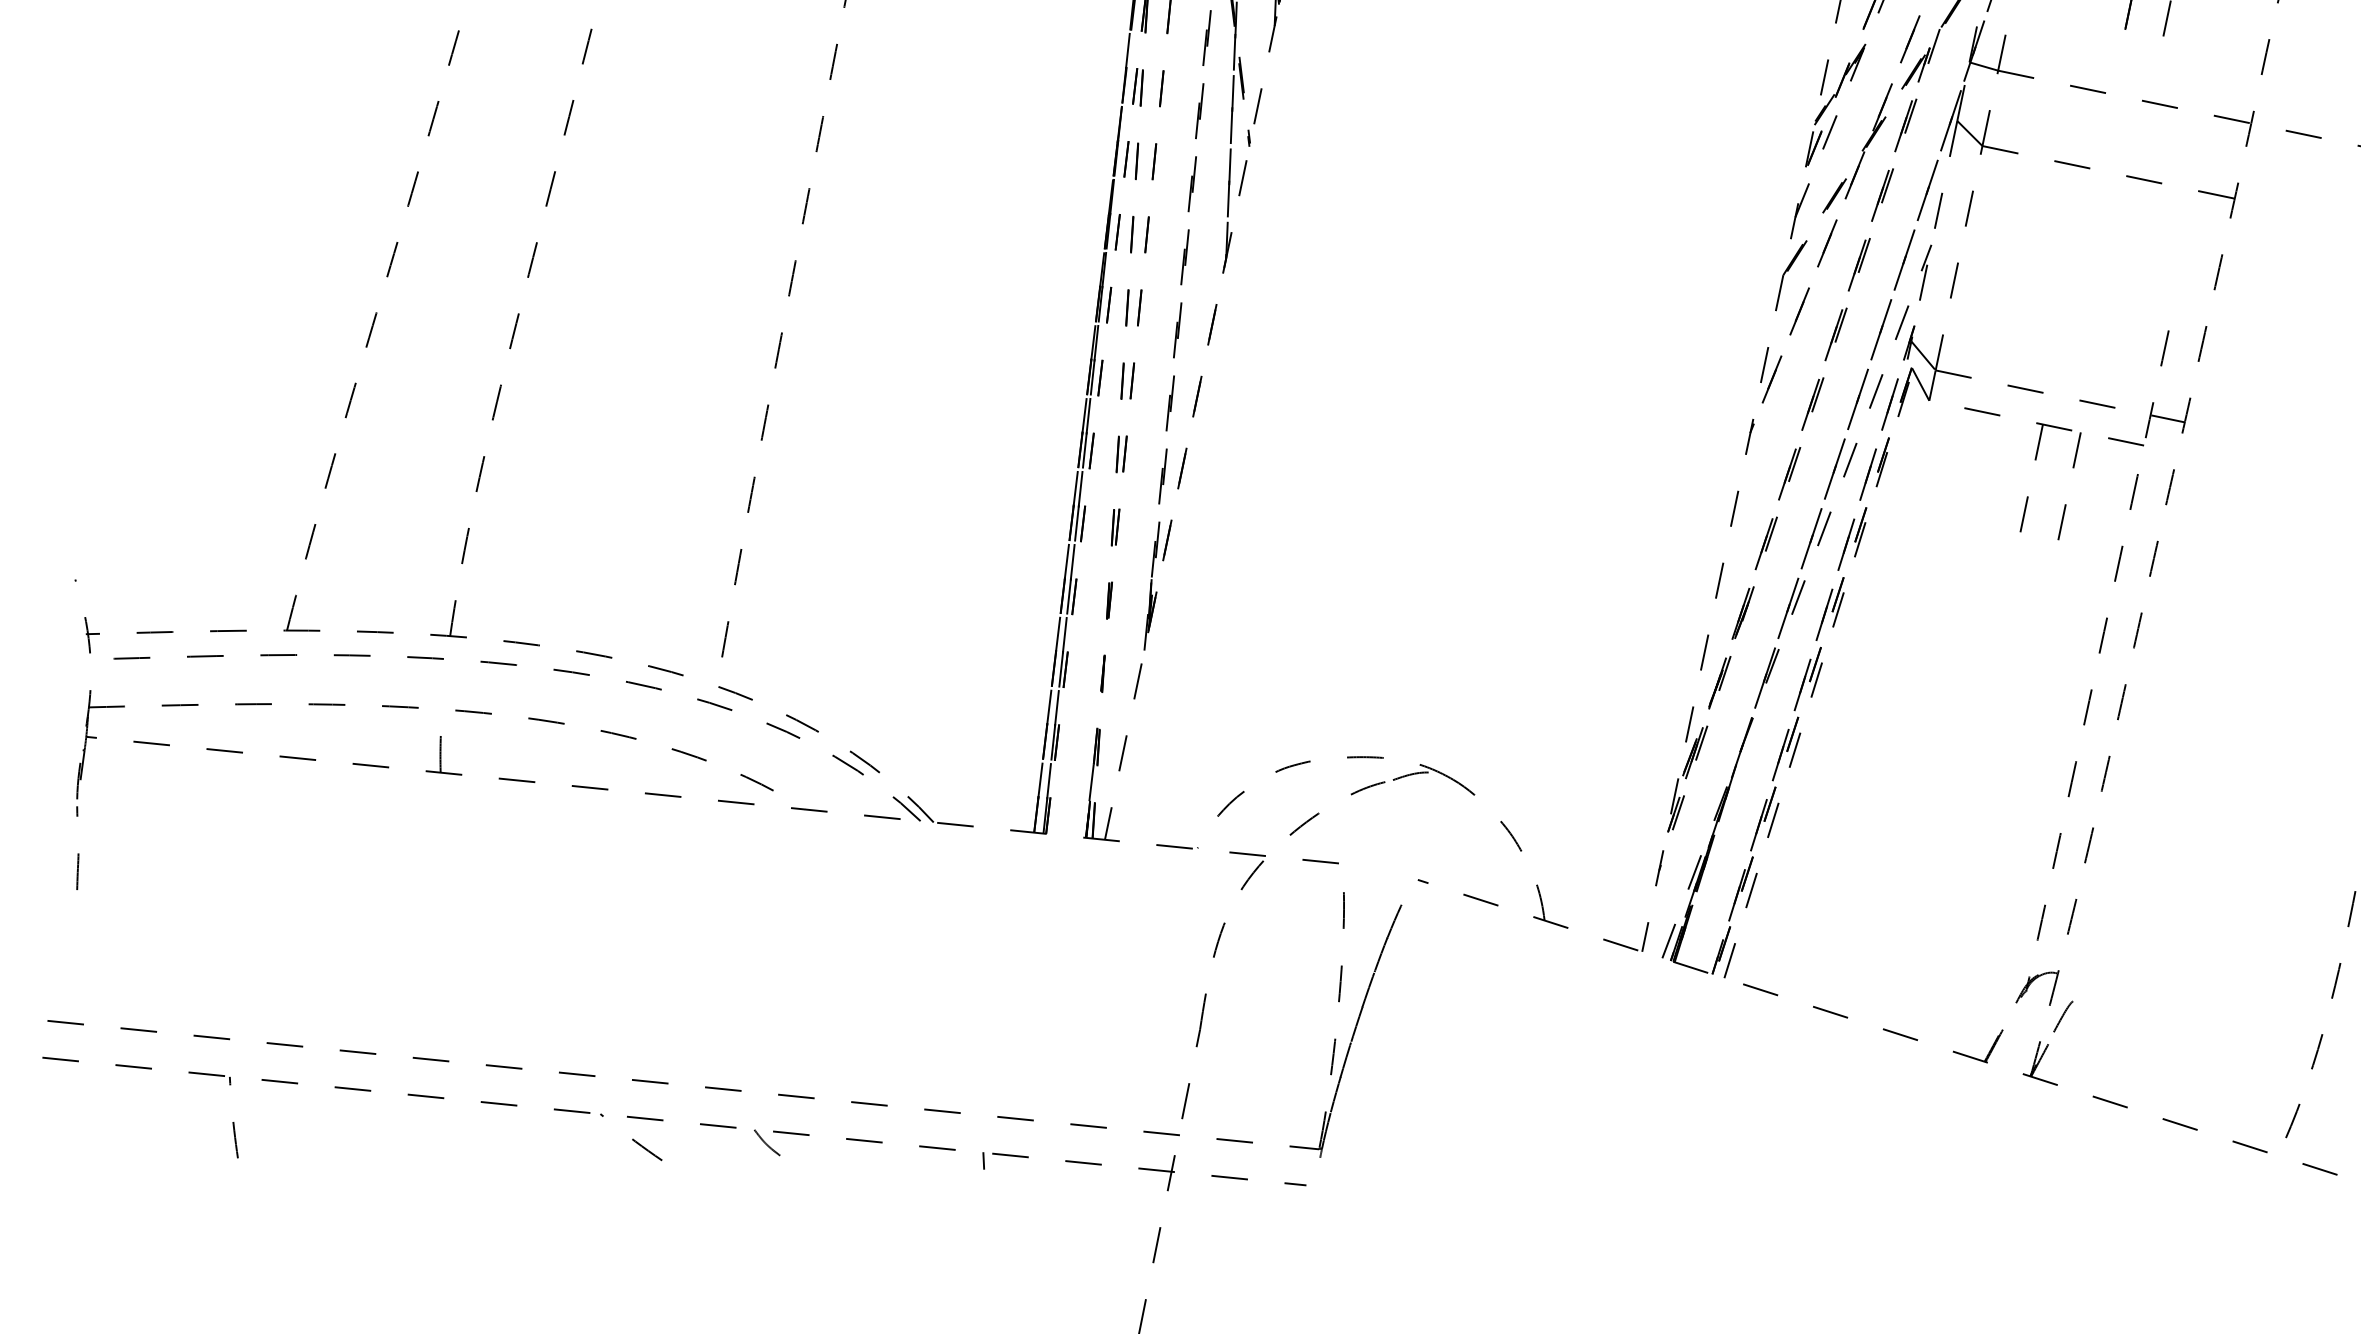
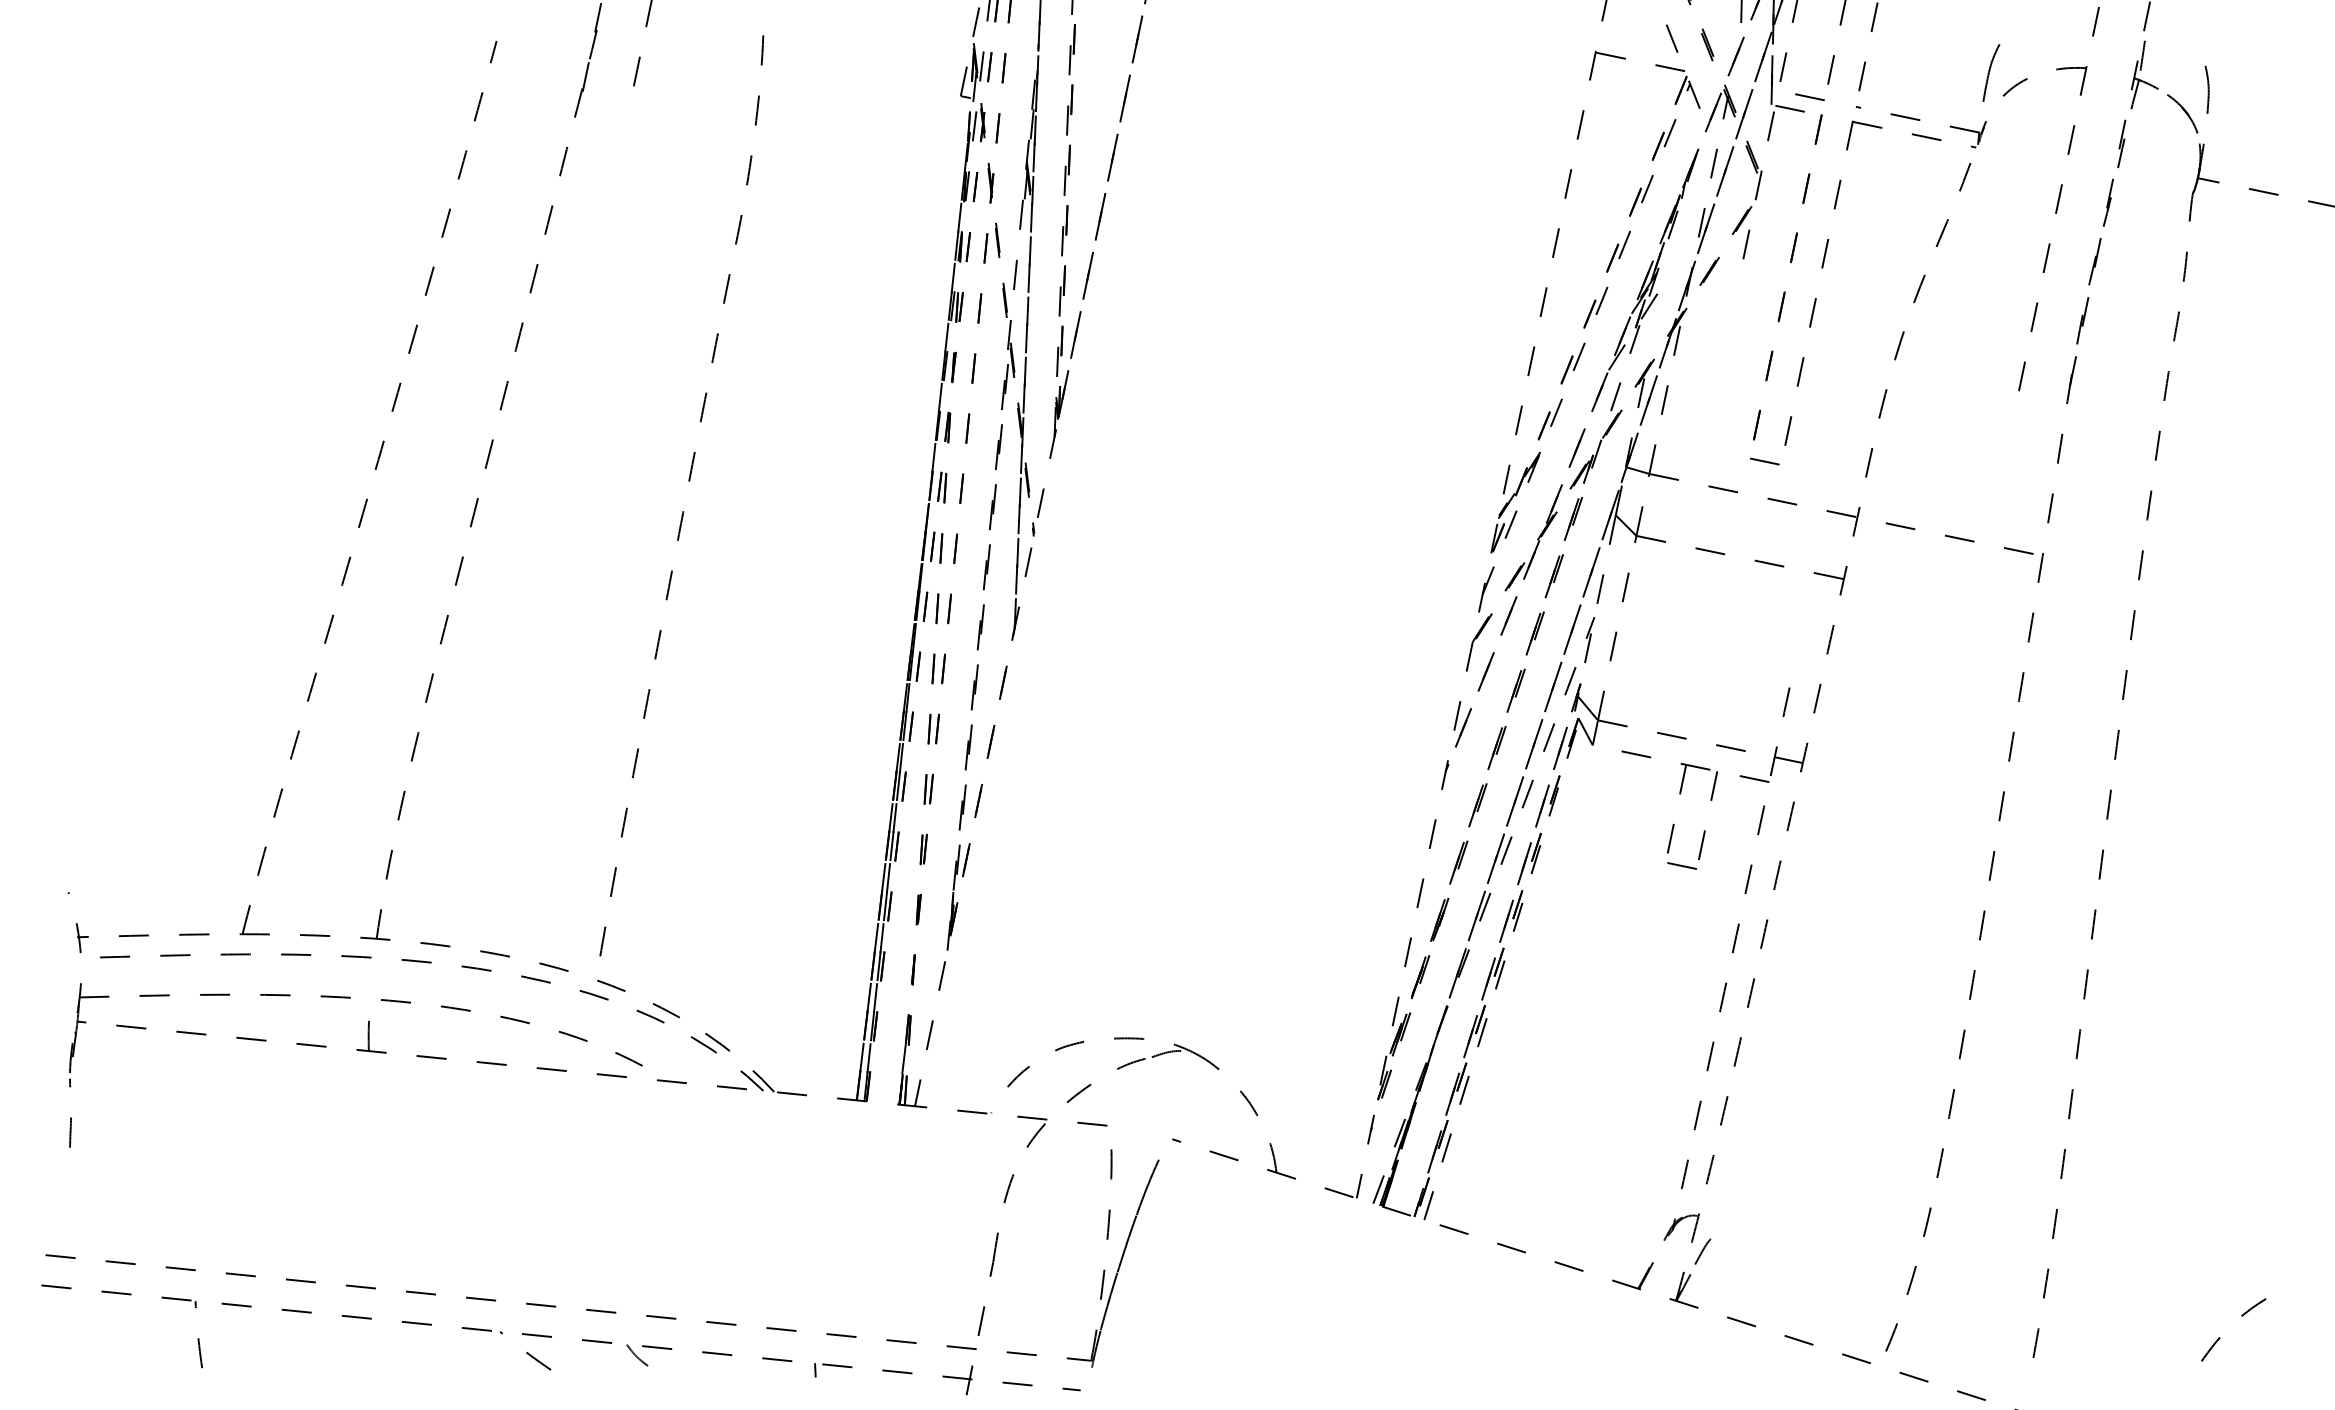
line: (2139, 55) -> (1765, 461), added
line: (2036, 546) -> (1680, 865), added

